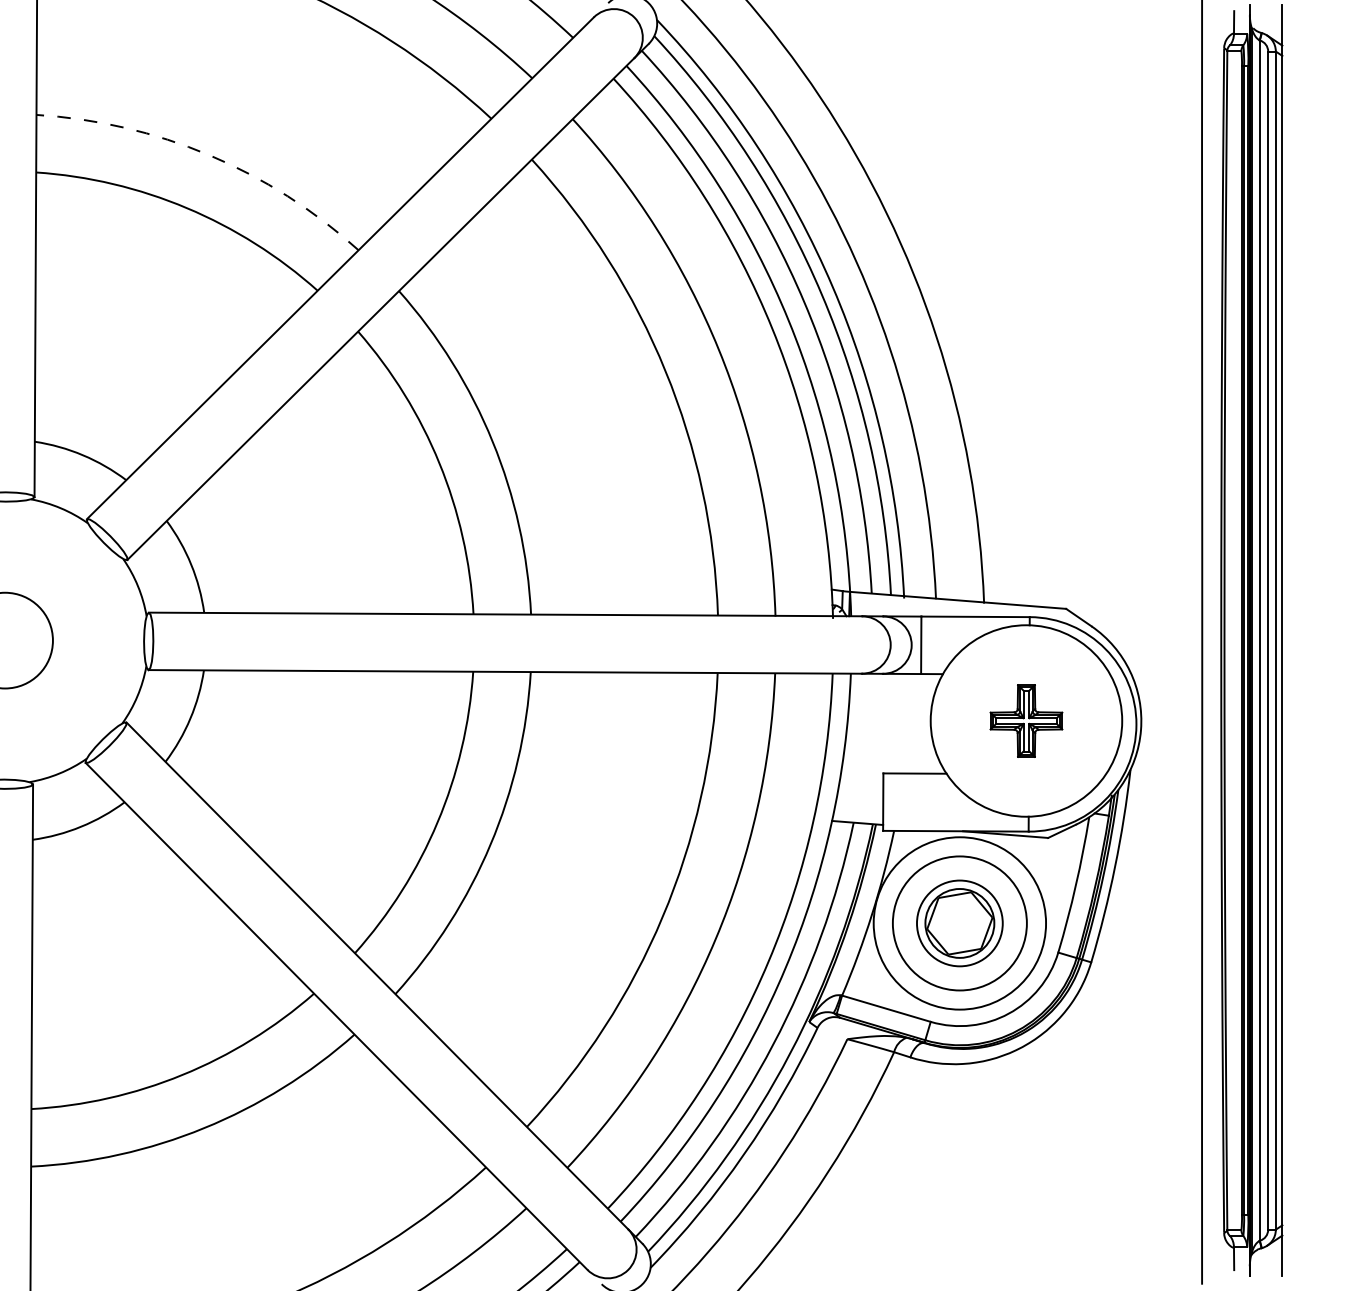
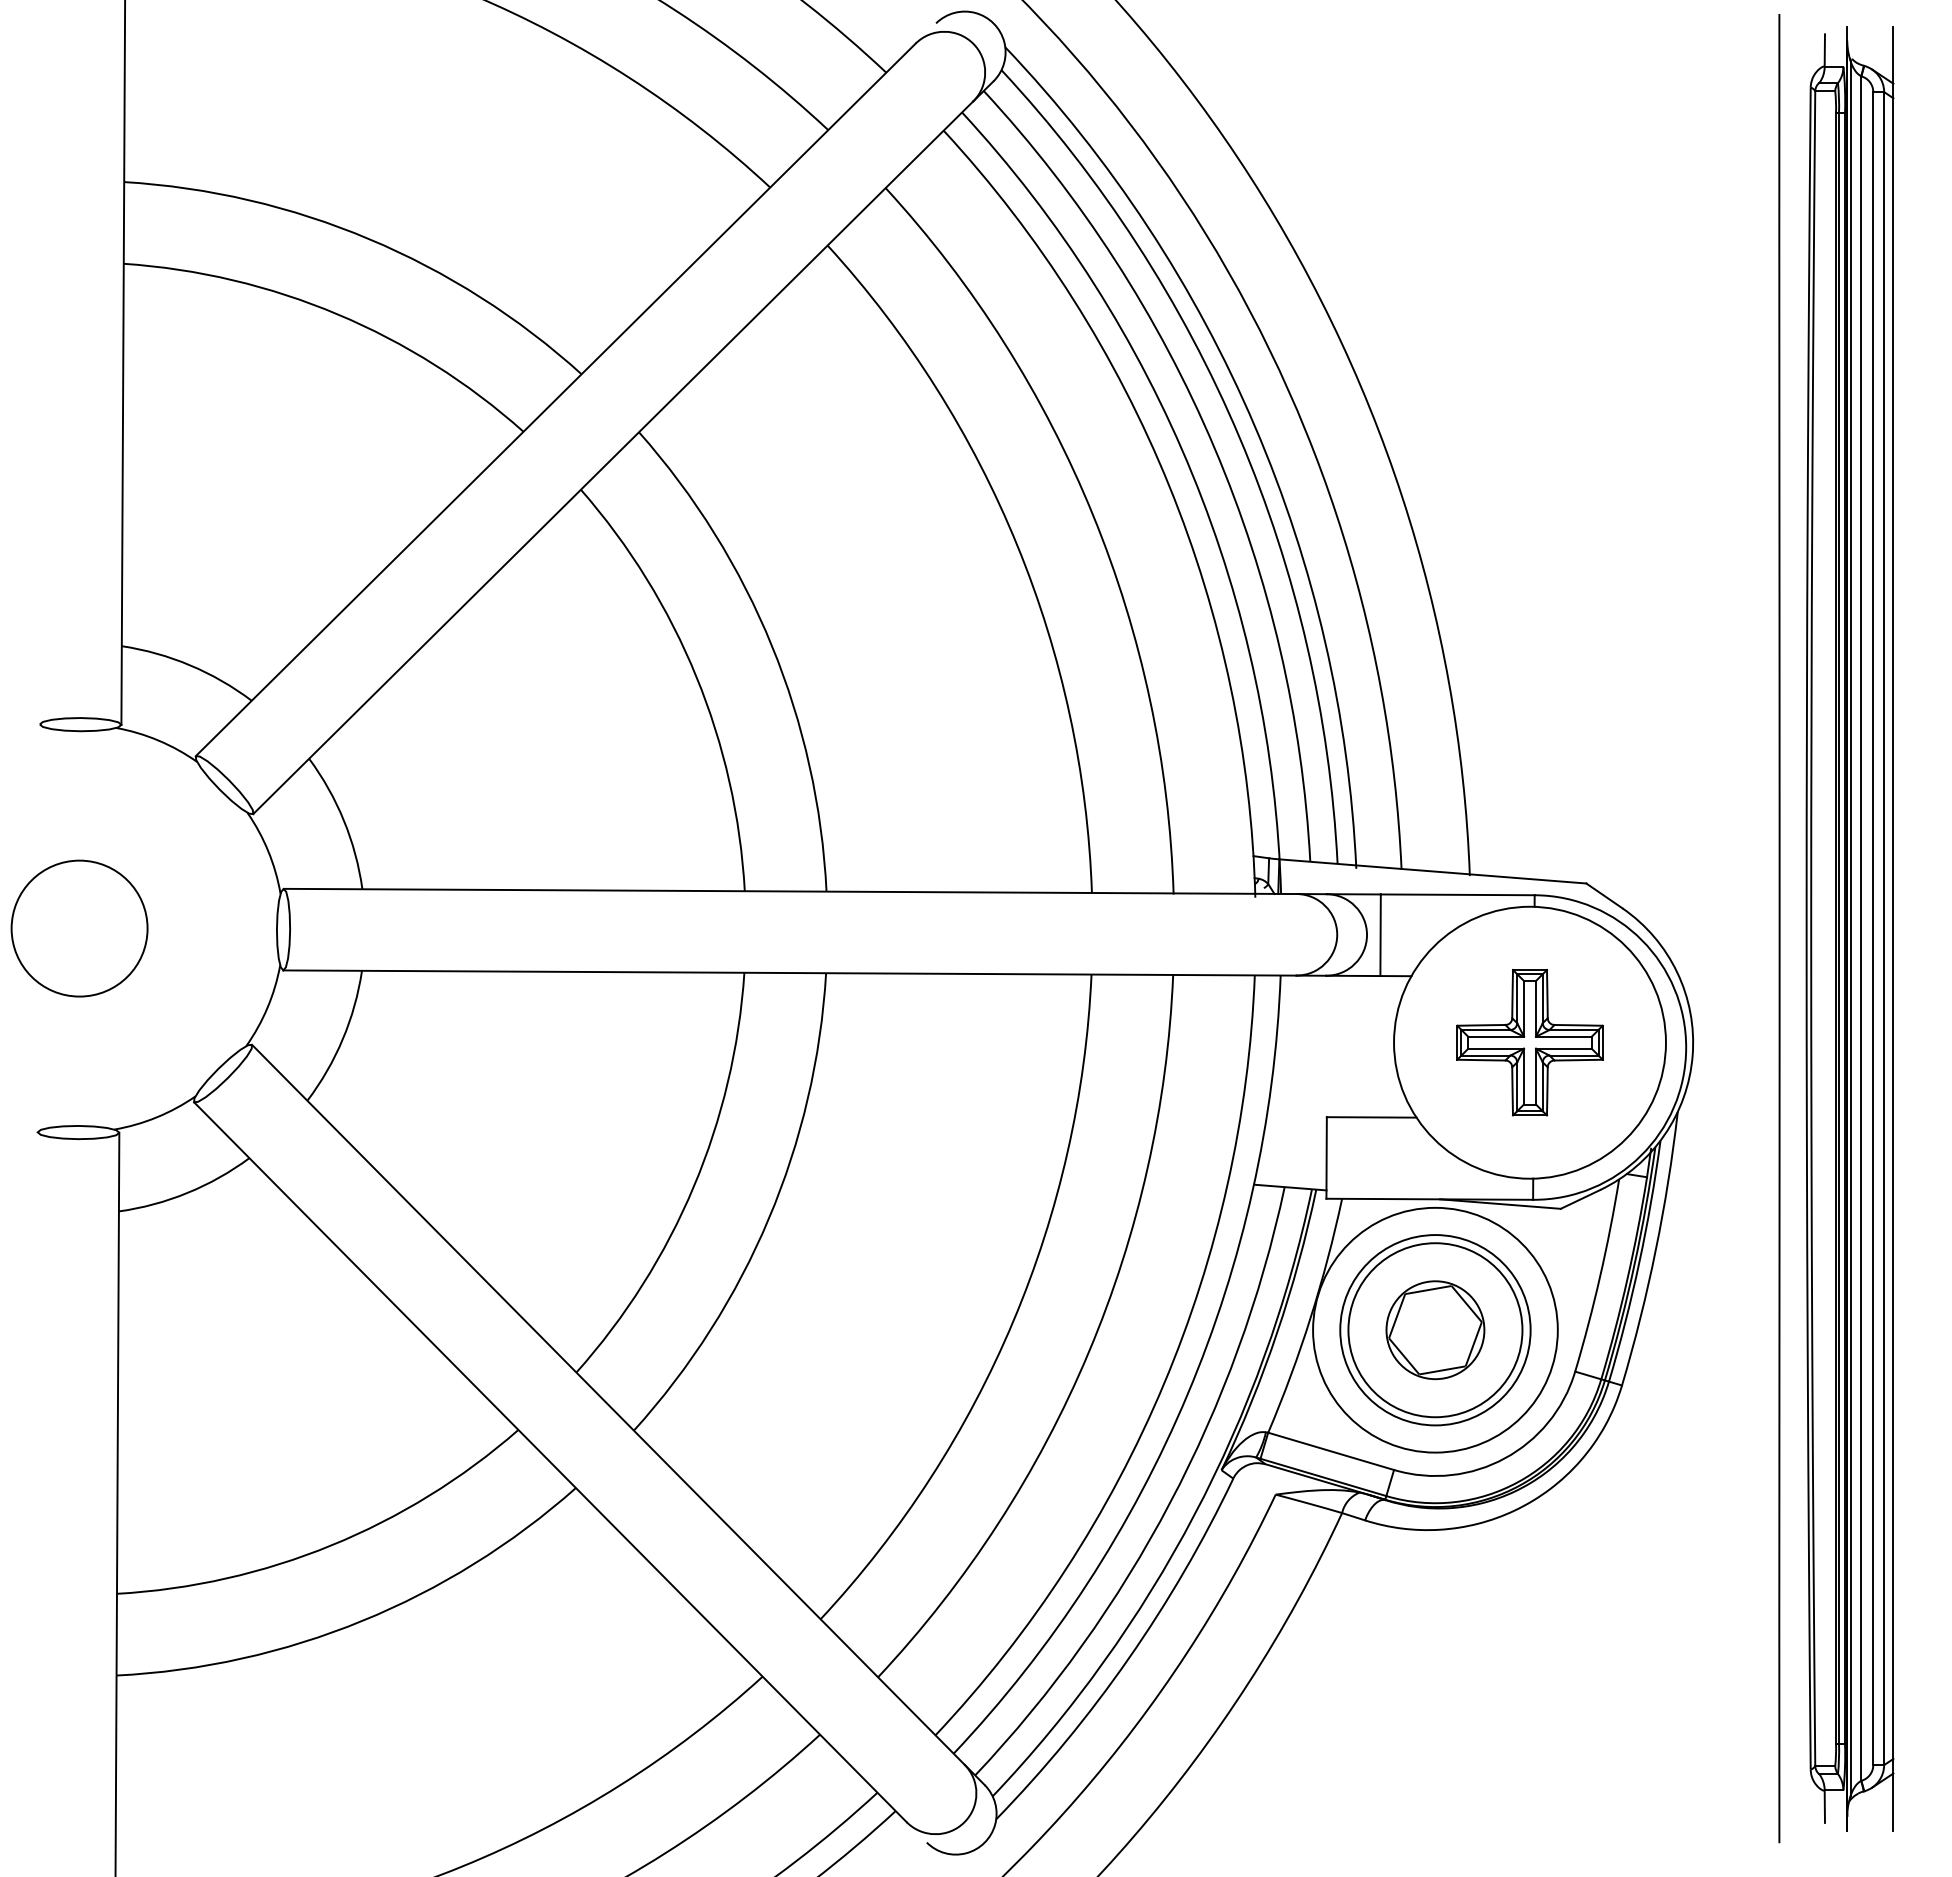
arc: (209, 155) -> (369, 239), dashed -> solid
part: (1026, 720) -> (1529, 1042), size x1.43
circle: (959, 923) -> (1435, 1330), size x1.43

